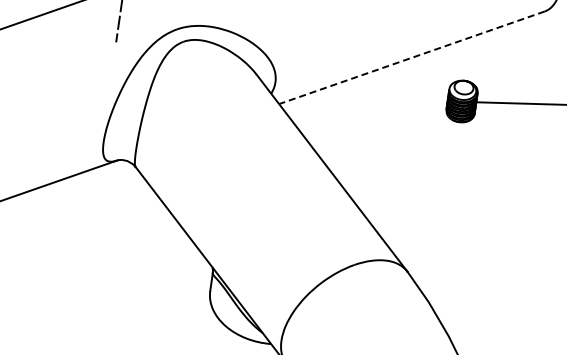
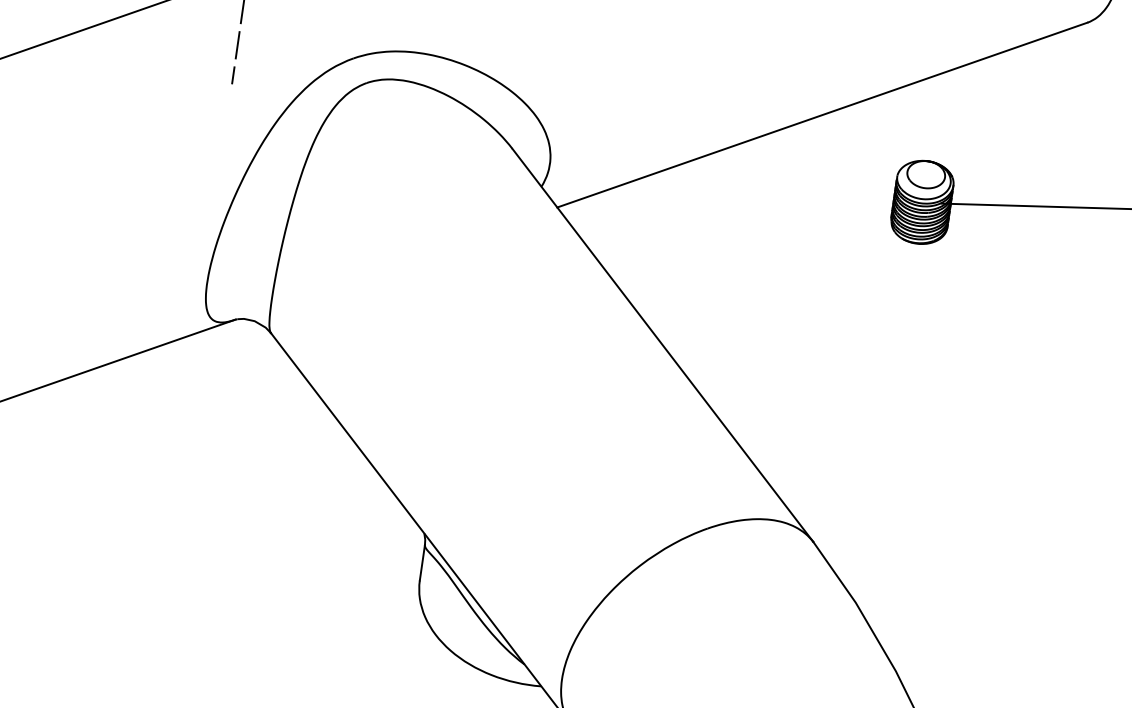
line: (411, 57) -> (821, 114), dashed -> solid

